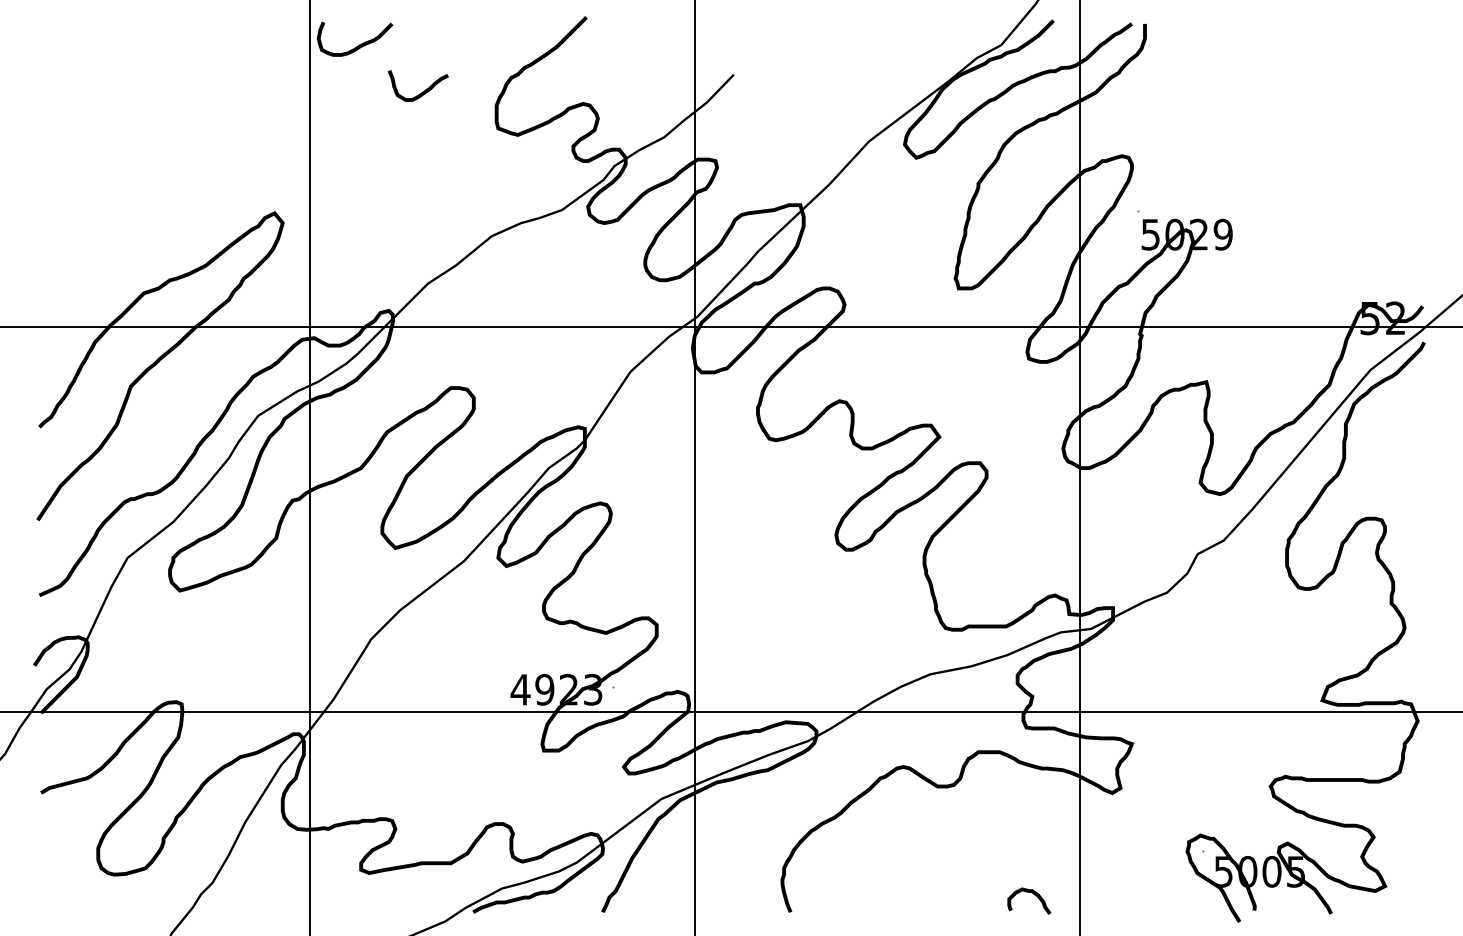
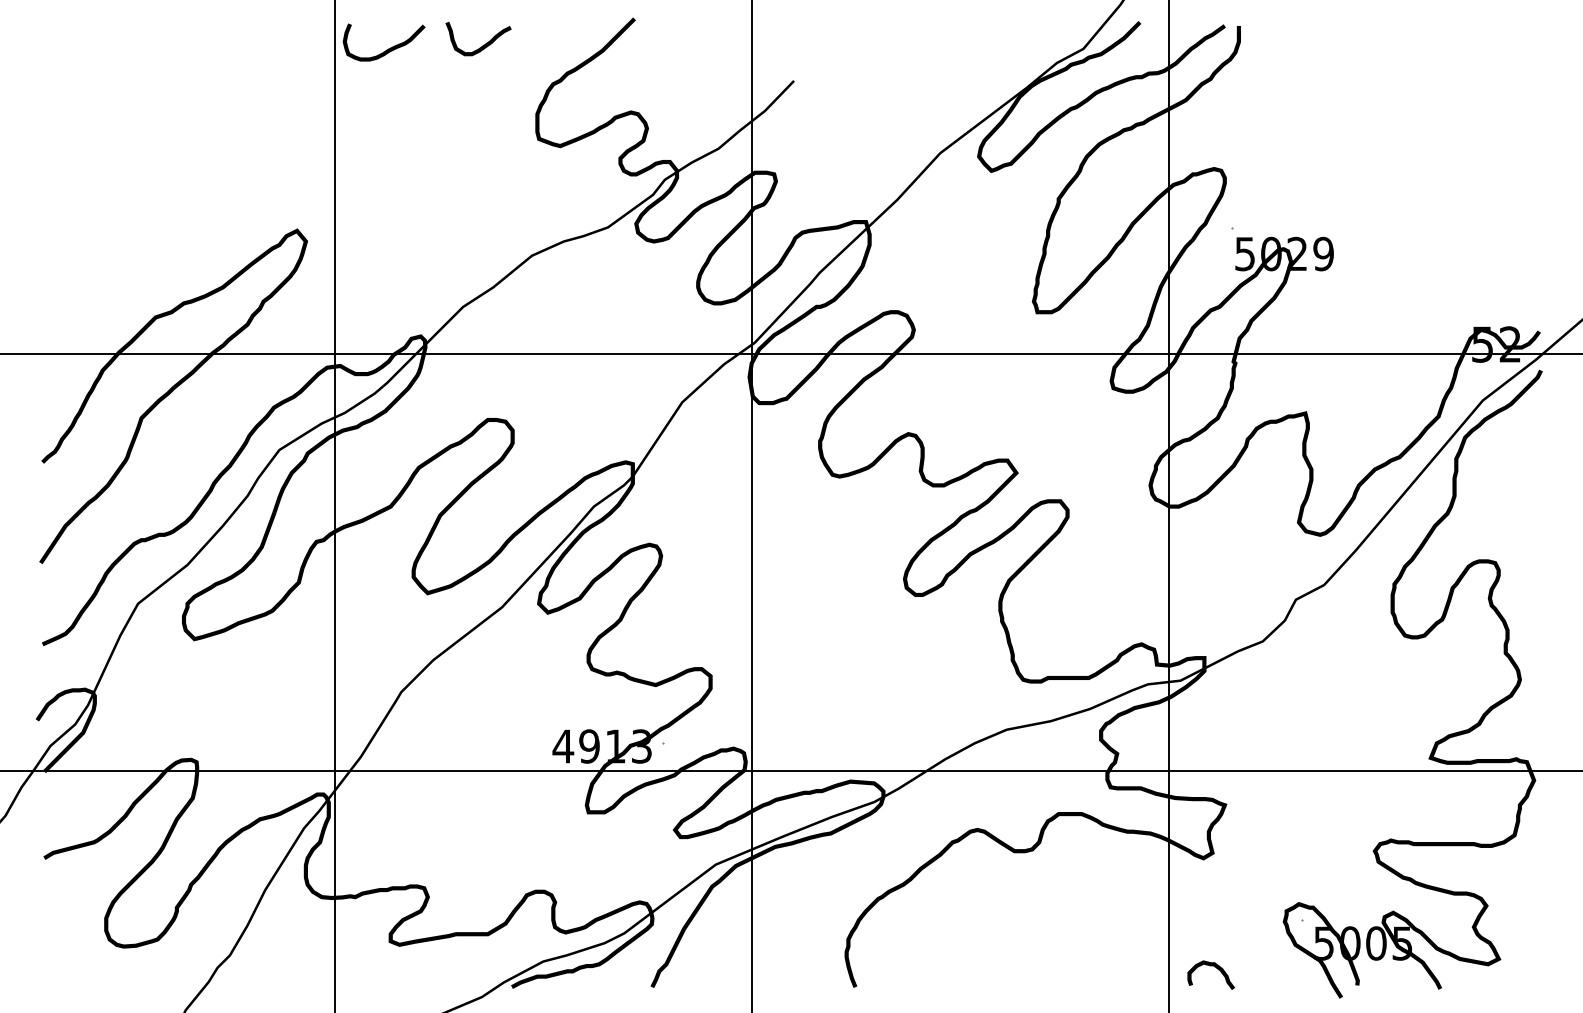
curve: (422, 91) -> (483, 44), moved
text: (568, 688) -> (615, 745), 4923 -> 4913
curve: (1034, 895) -> (1216, 969), moved

